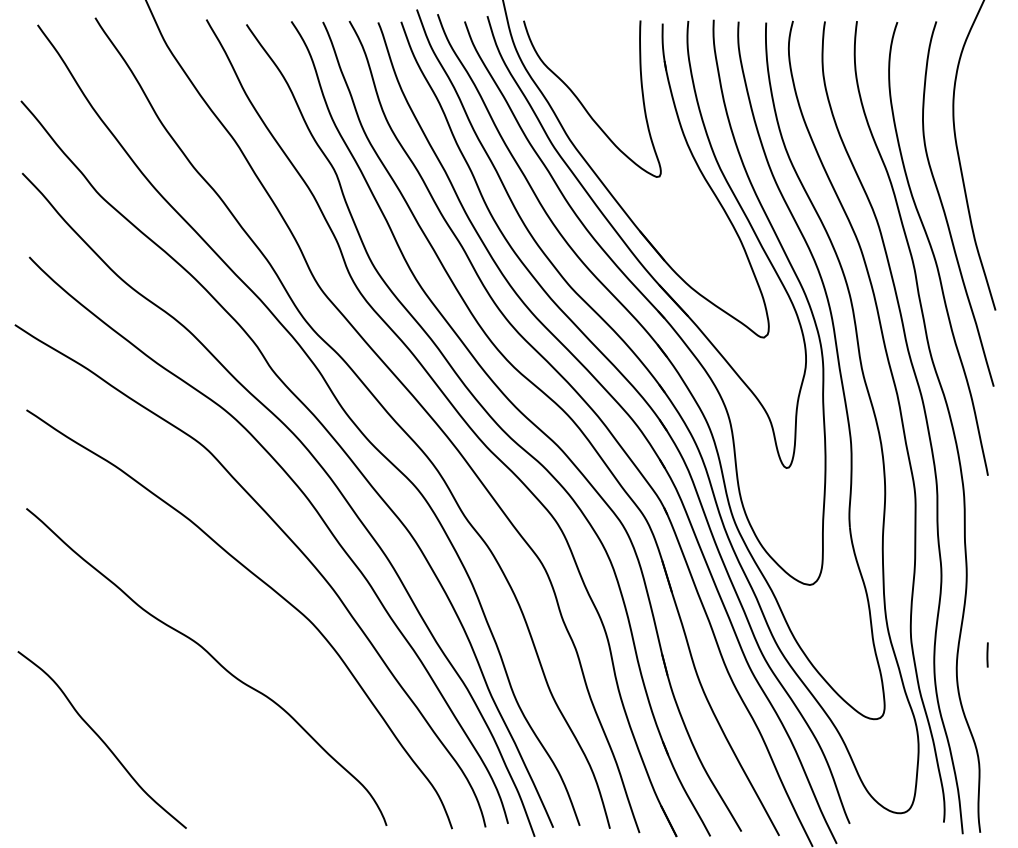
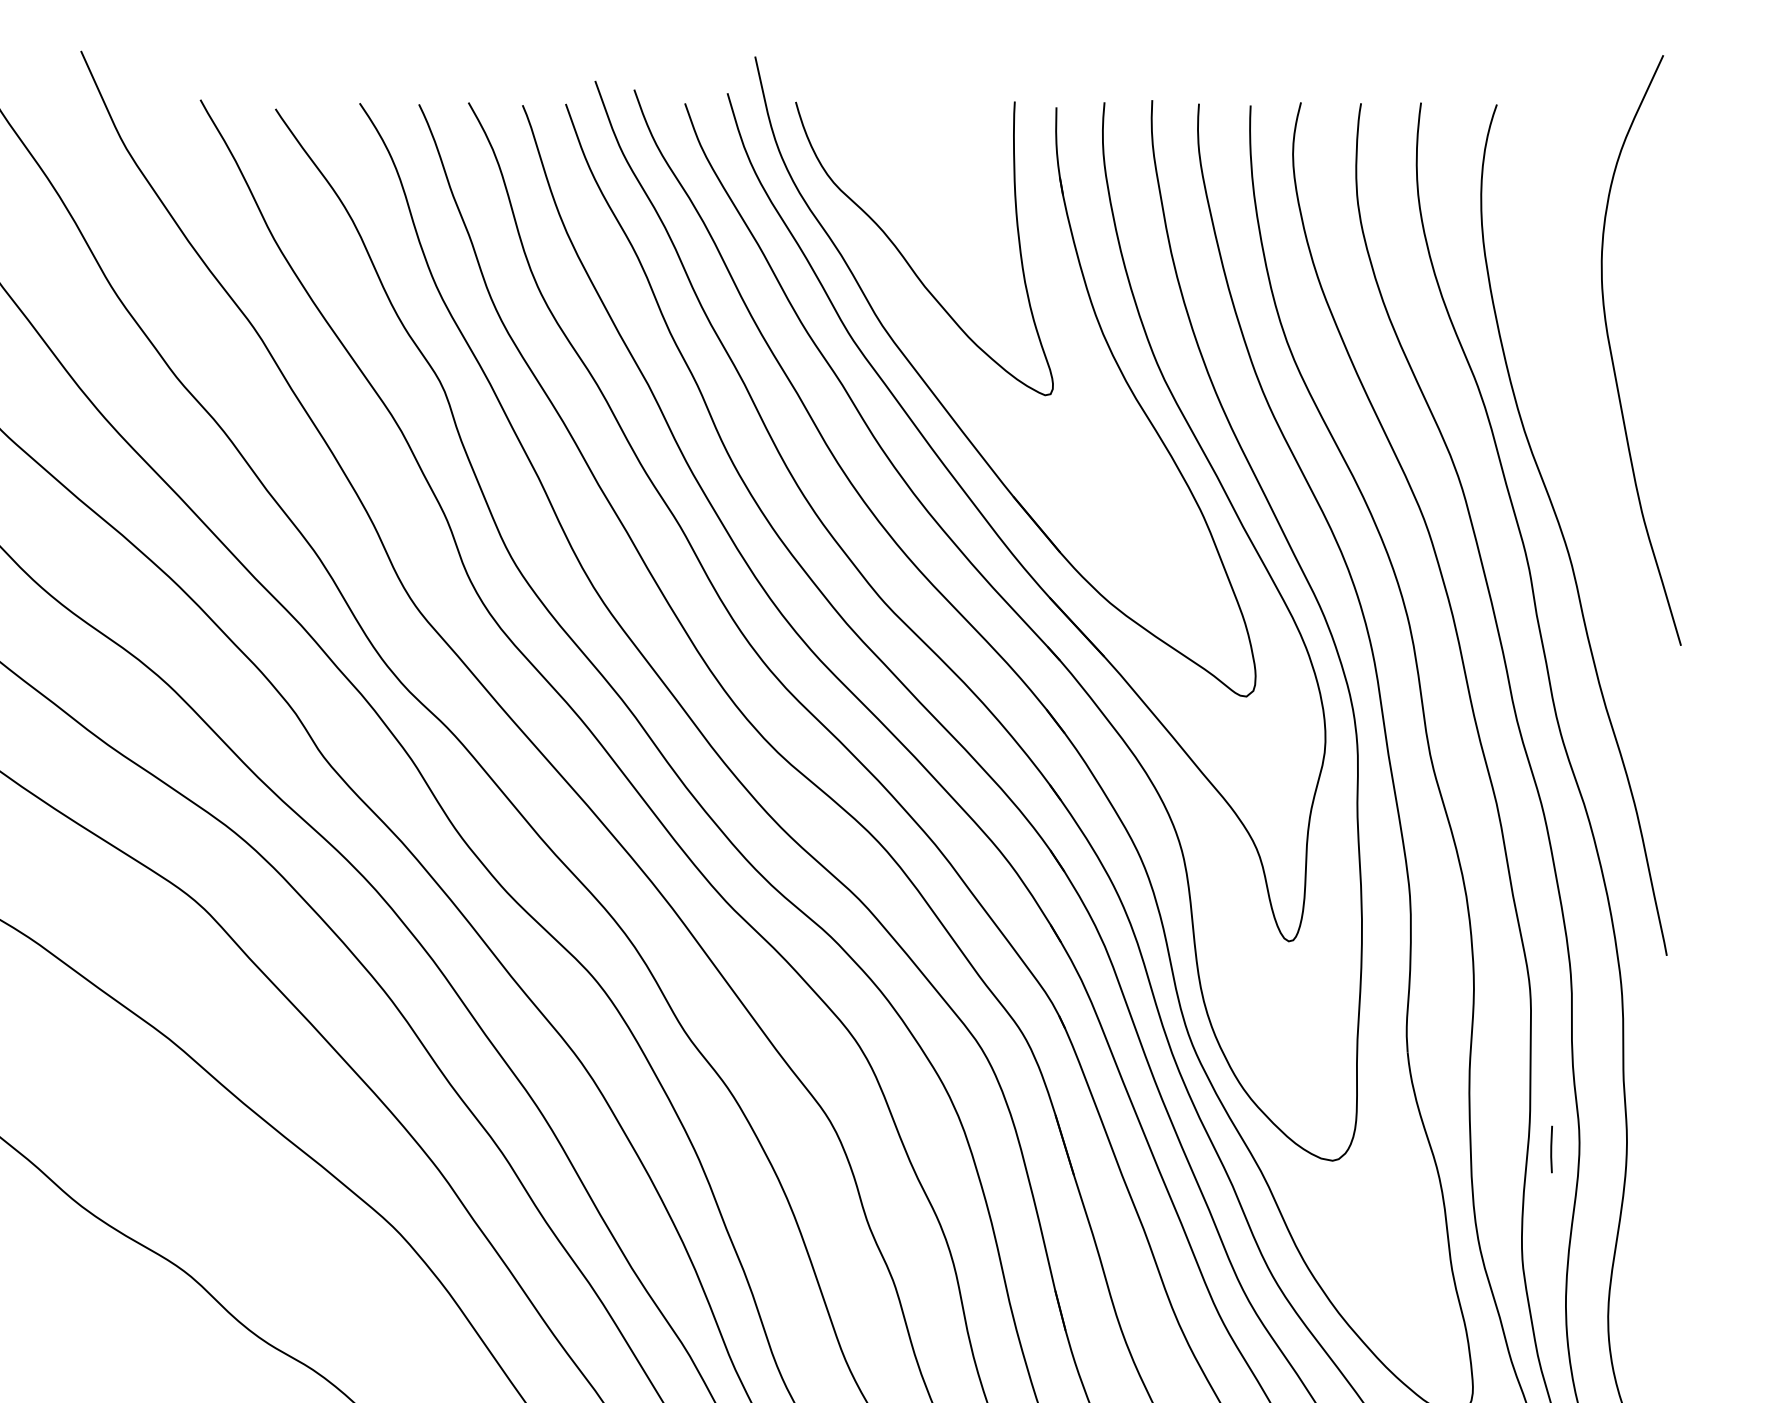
curve: (944, 208) -> (1585, 454), removed
line: (987, 654) -> (1551, 1148), moved

